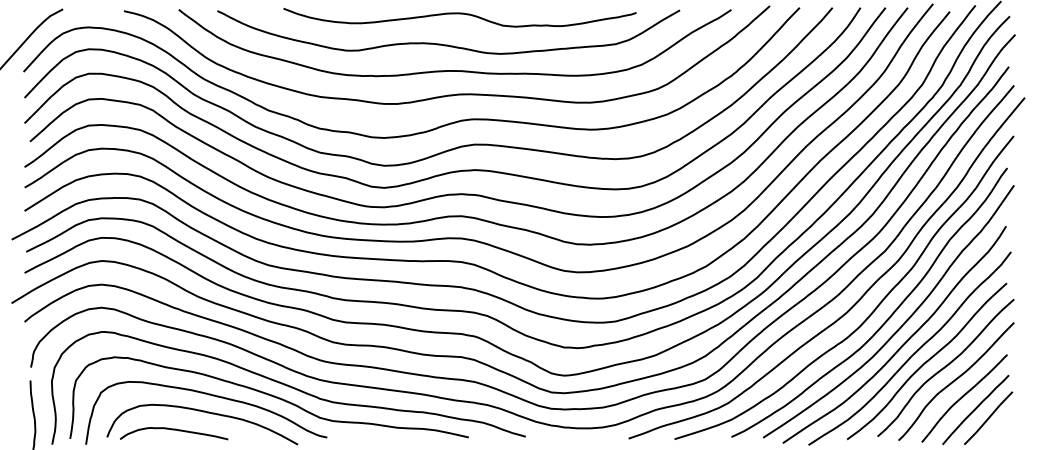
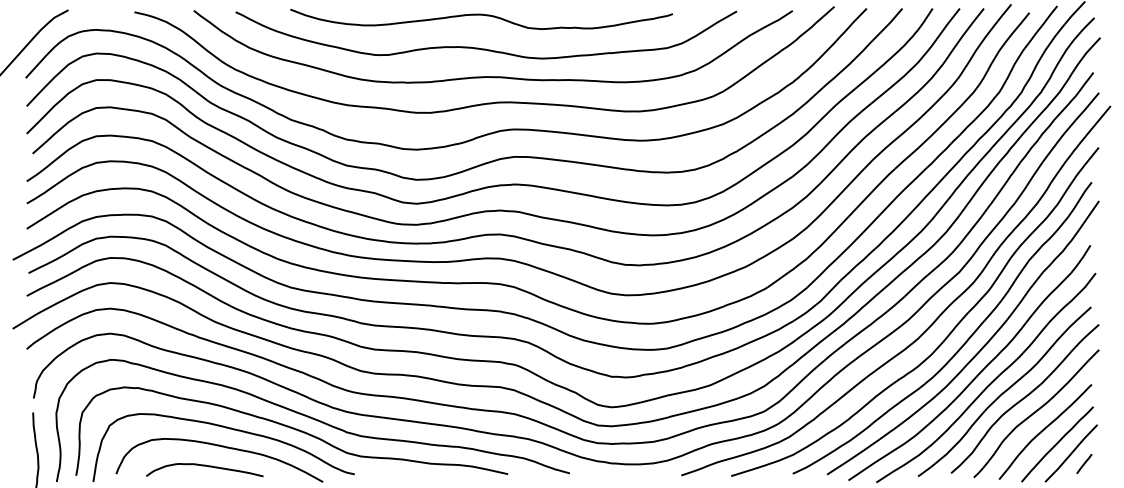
curve: (459, 14) -> (481, 15), moved
line: (1000, 427) -> (1084, 463), added
curve: (173, 430) -> (204, 466), moved

